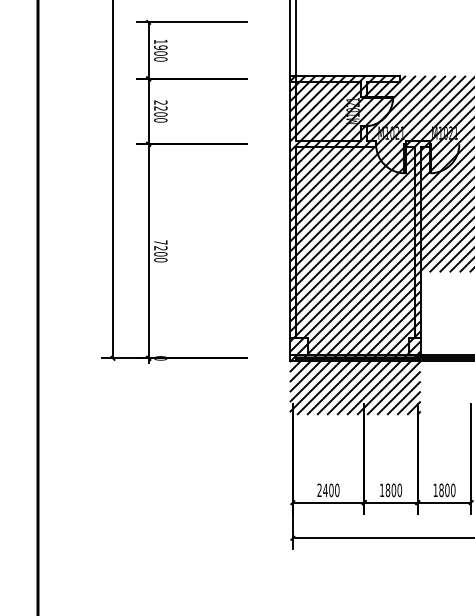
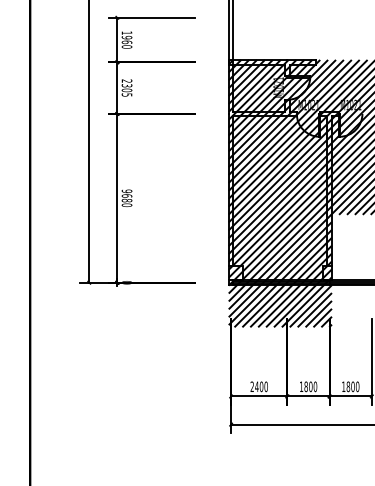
text: (161, 53) -> (127, 42), 1900 -> 1960
text: (160, 114) -> (126, 90), 2200 -> 2305
text: (160, 247) -> (126, 195), 7200 -> 9680

